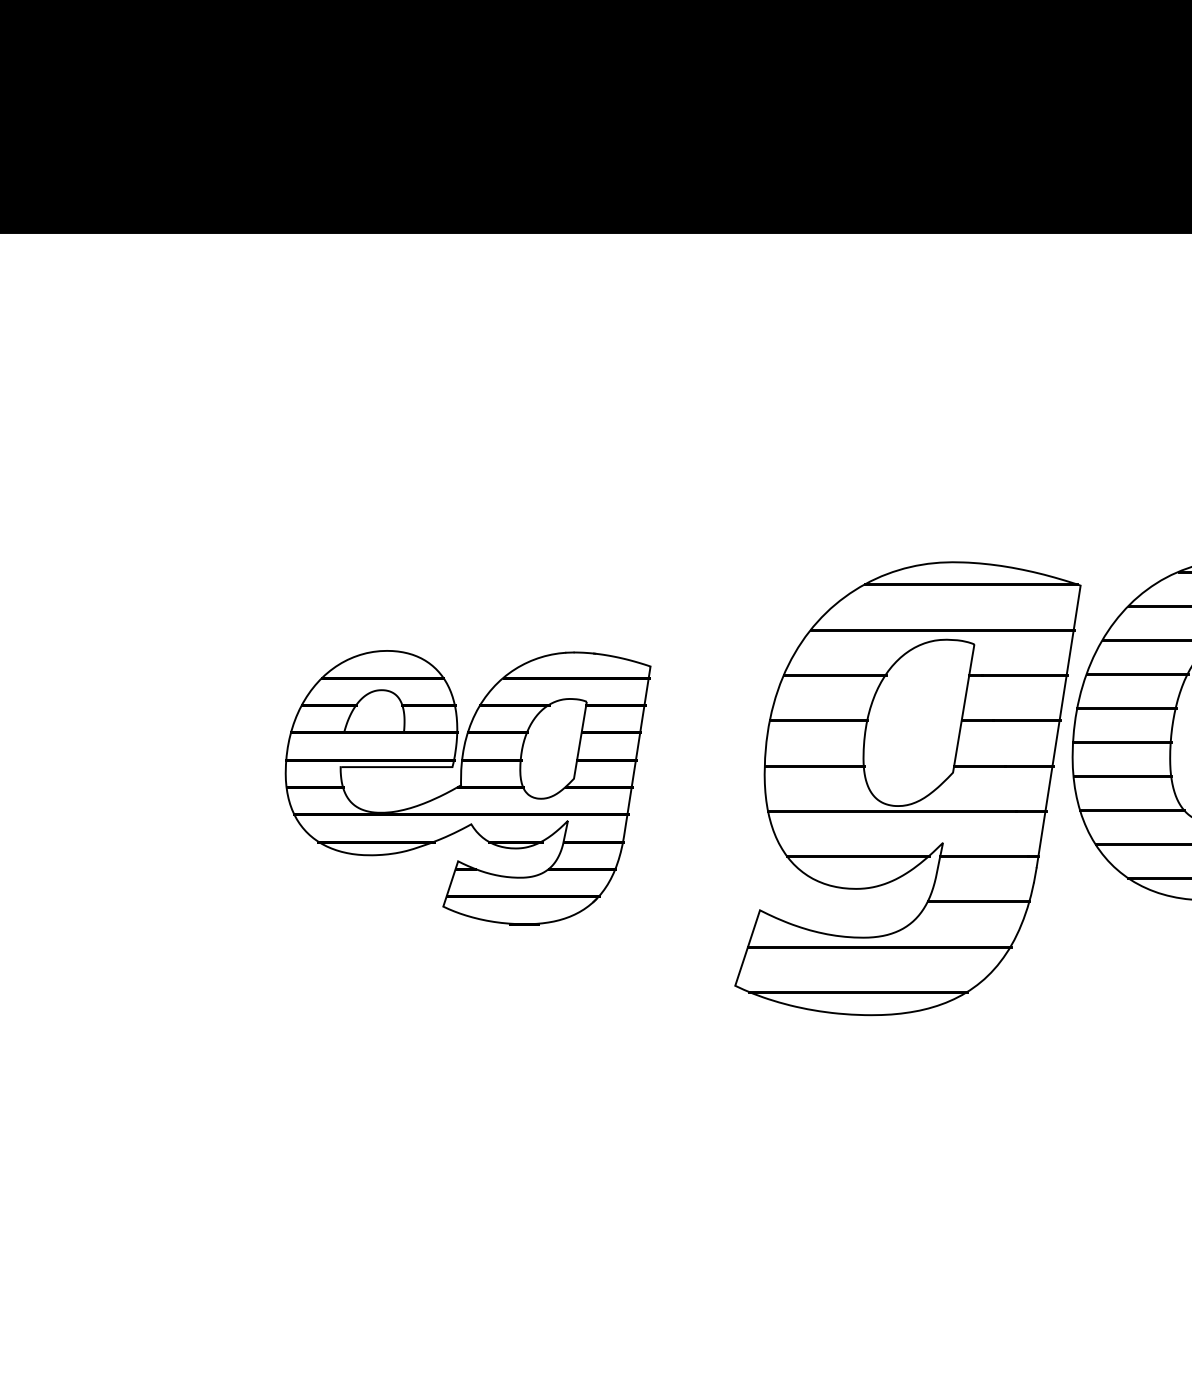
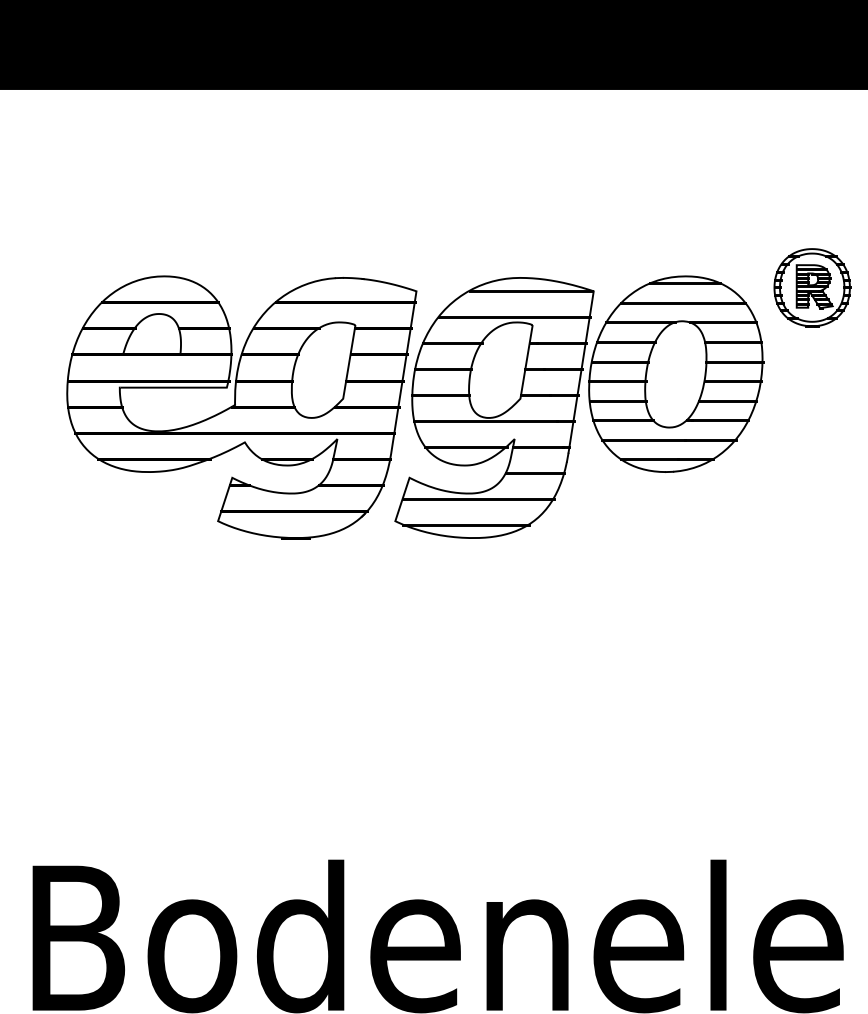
part: (467, 787) -> (241, 407), size x1.67

